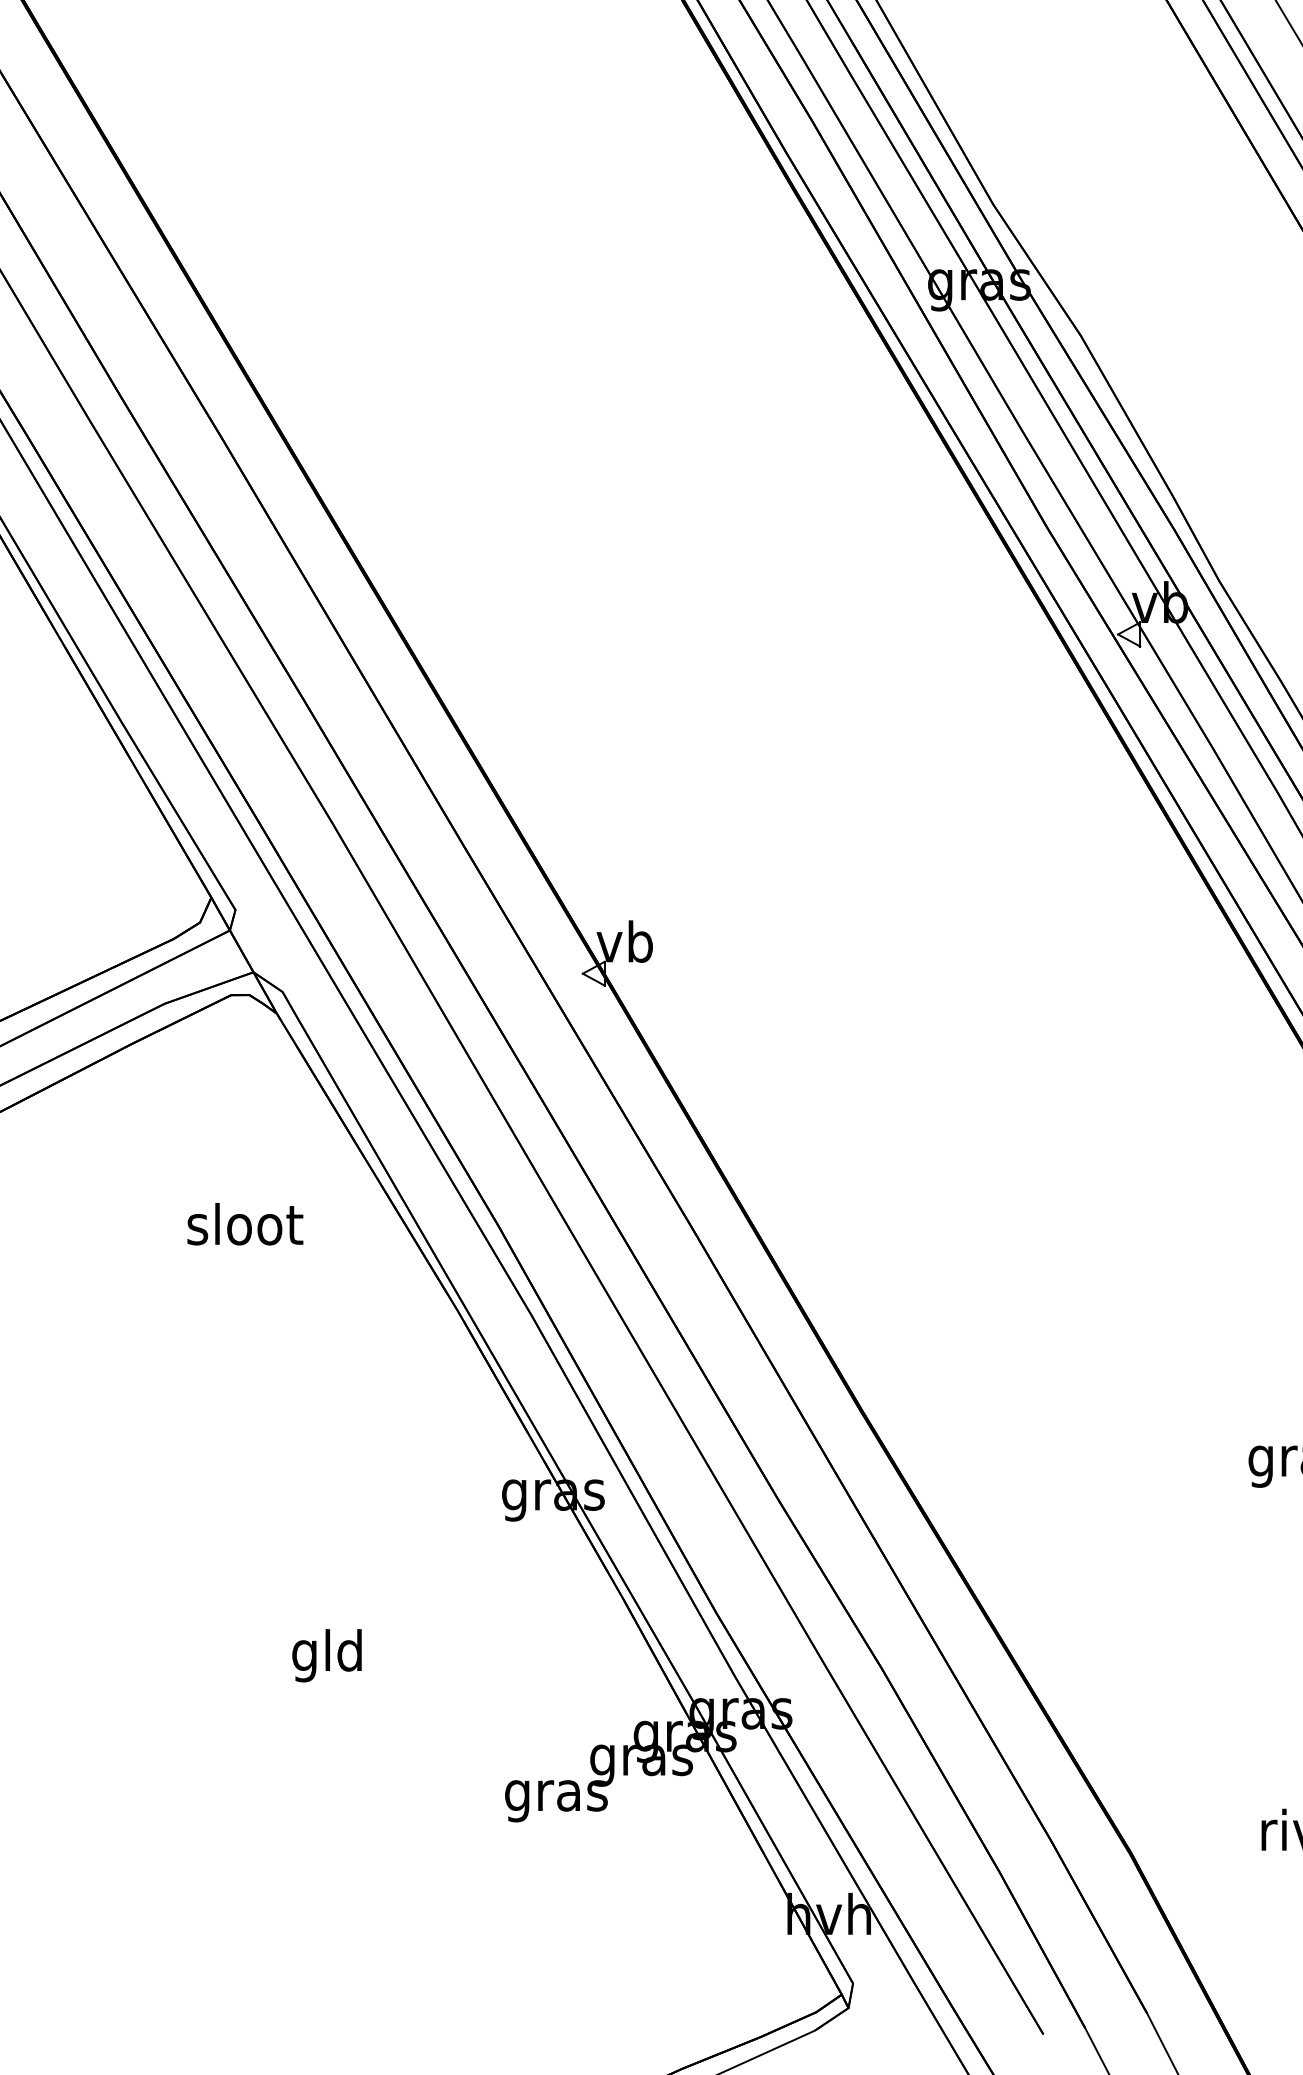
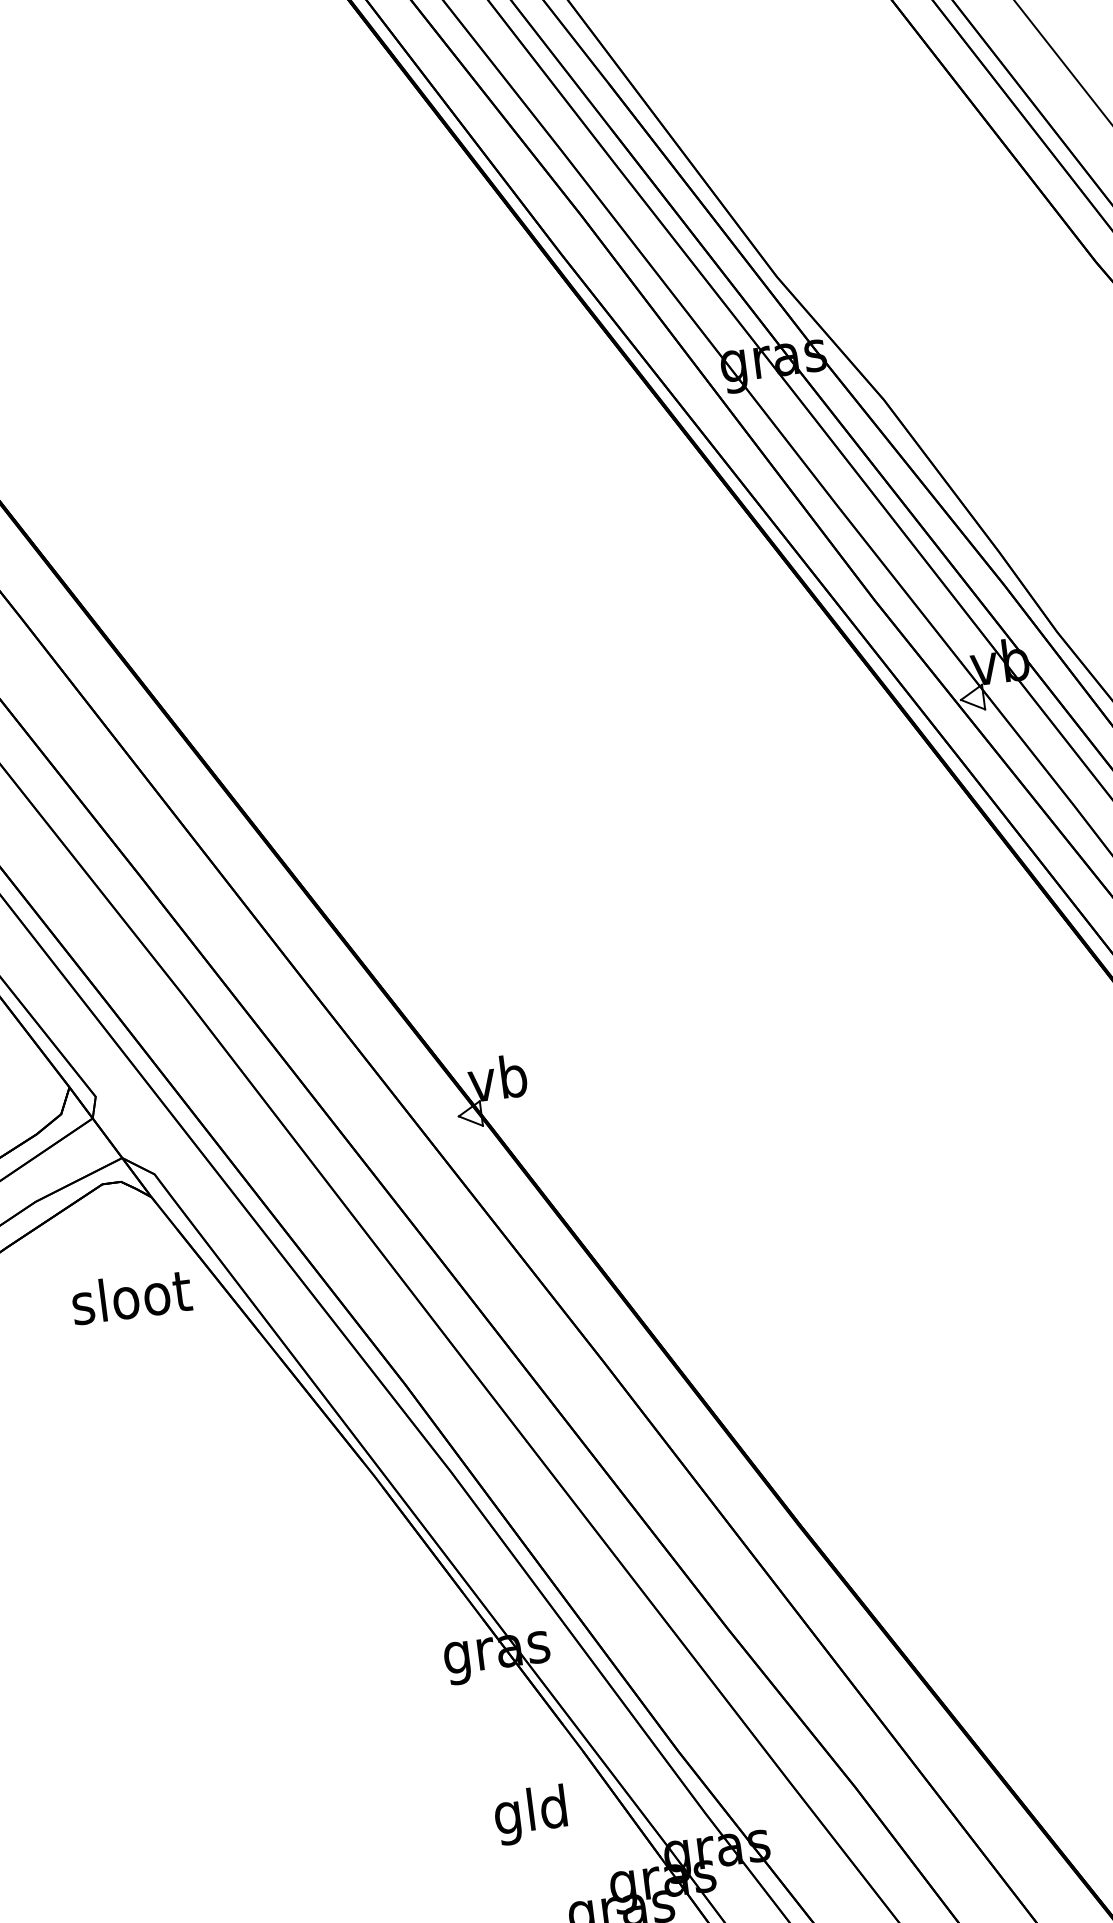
text: (245, 1224) -> (131, 1297), moved
text: (326, 1655) -> (530, 1814), moved

